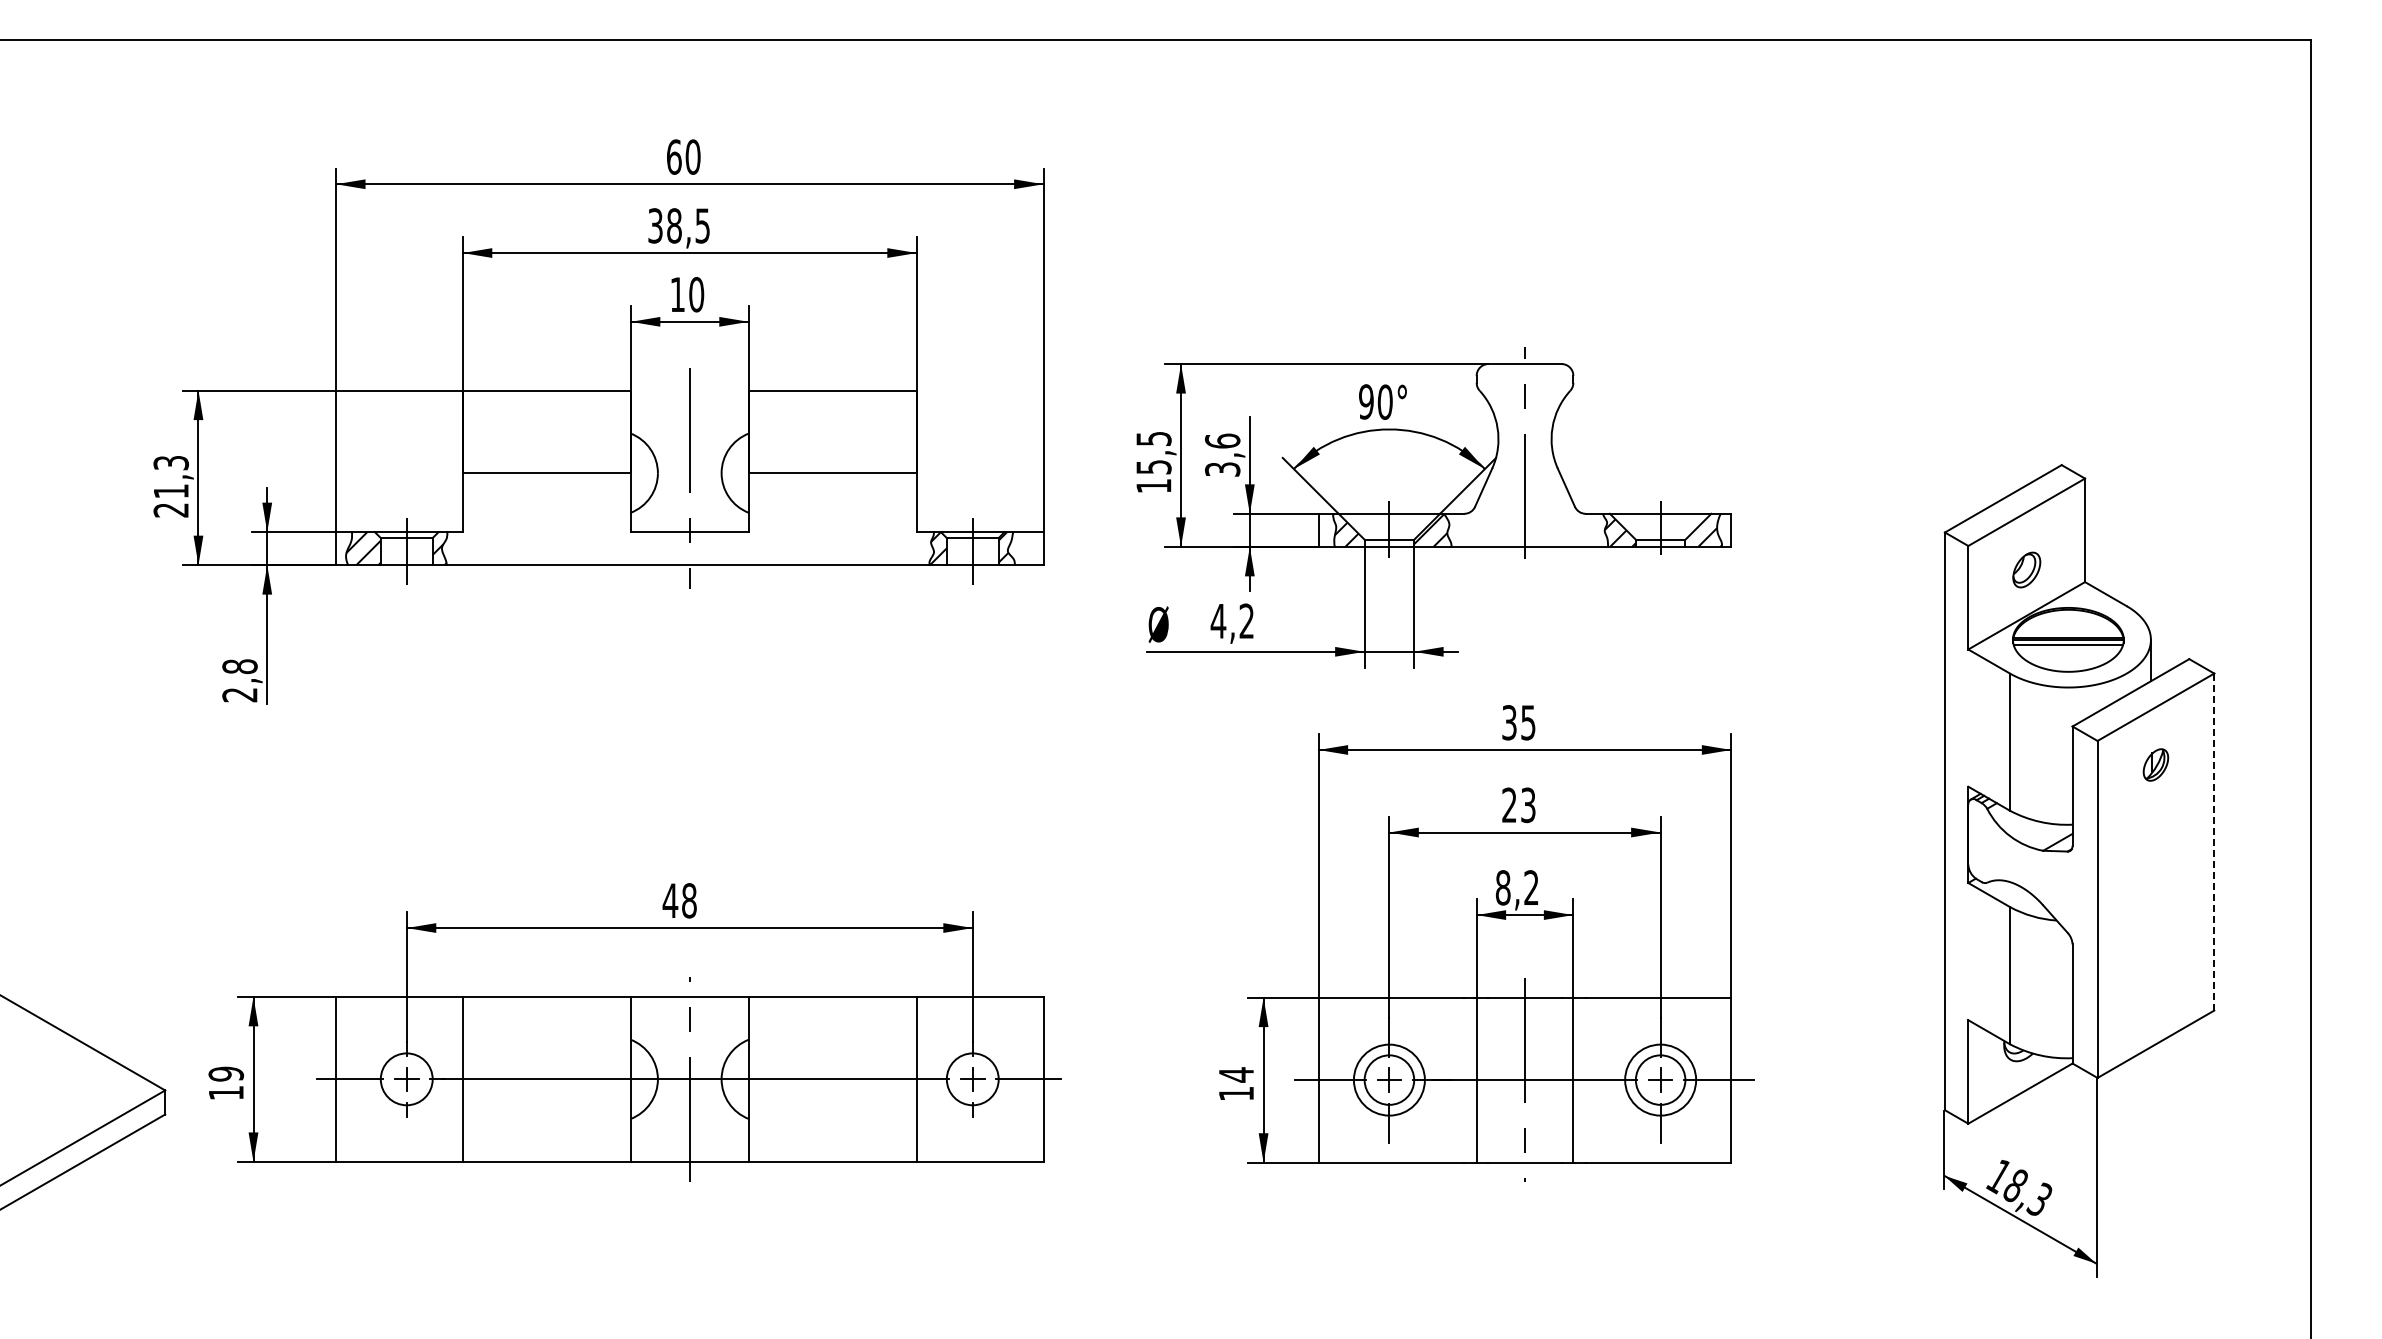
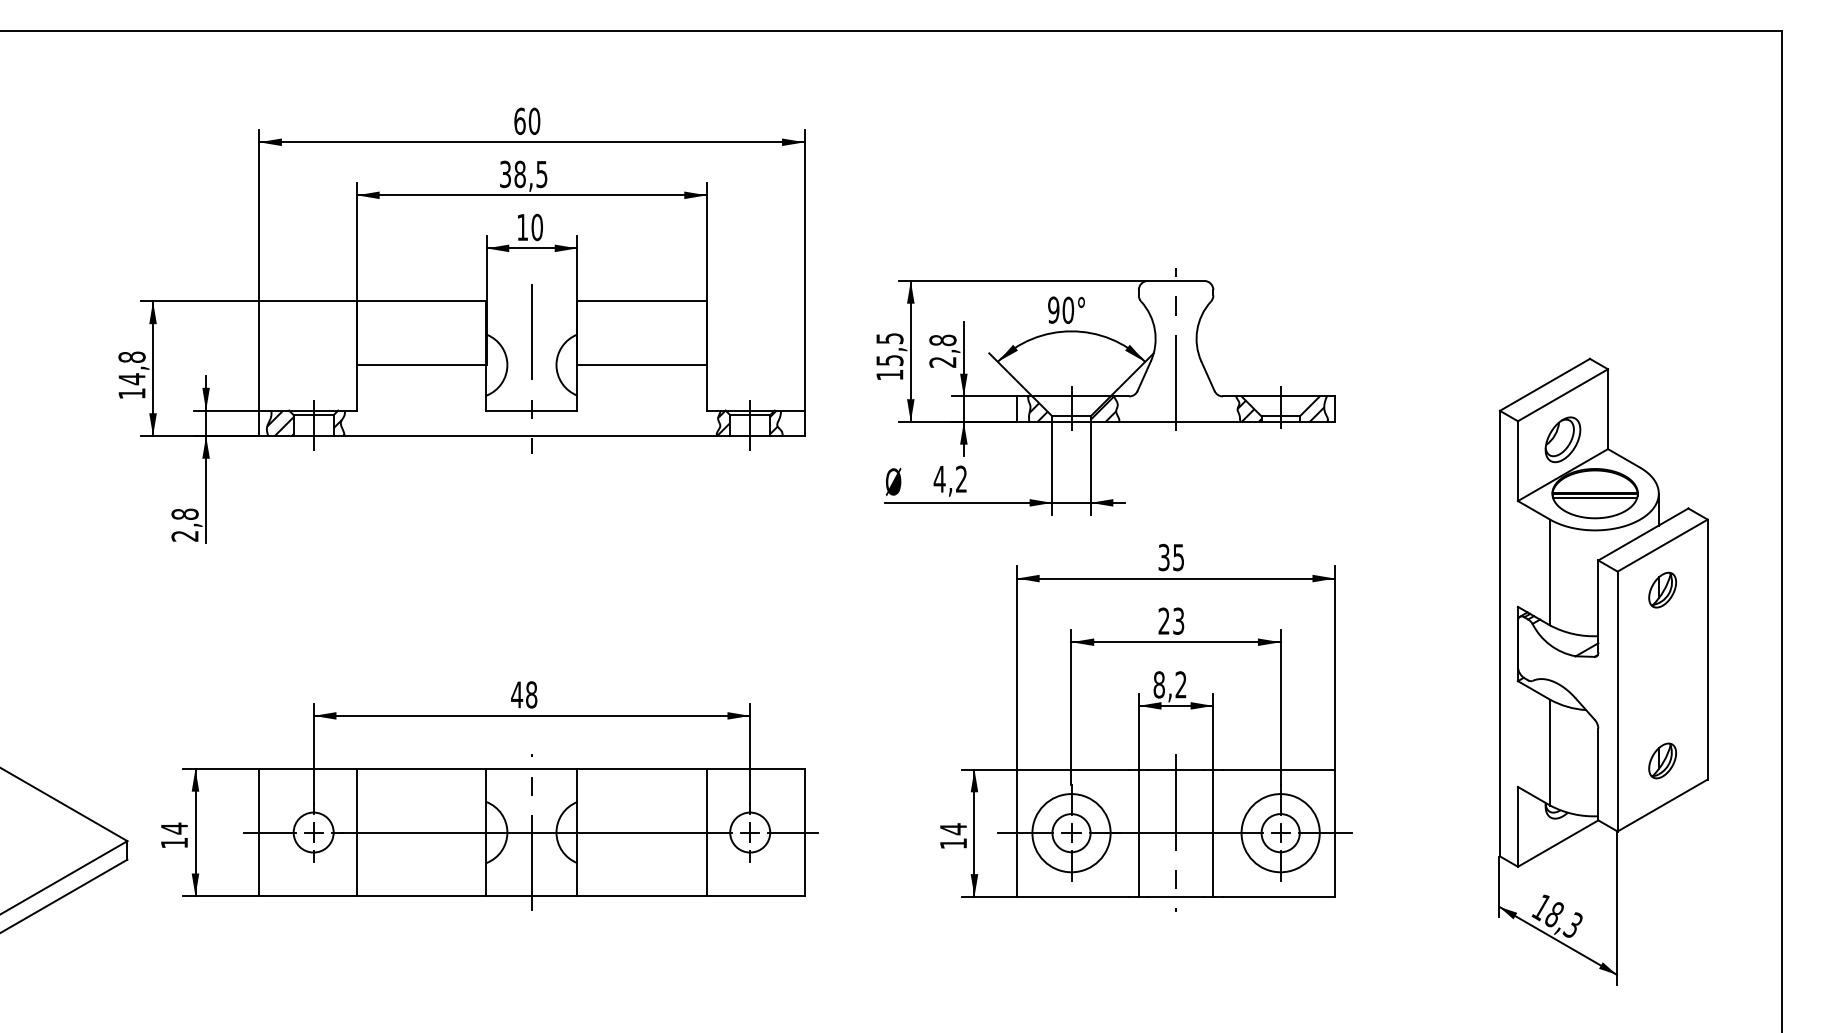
text: (1222, 454) -> (942, 350), 3,6 -> 2,8
text: (171, 486) -> (132, 375), 21,3 -> 14,8
part: (2026, 569) -> (1562, 439), size x1.67
part: (2155, 764) -> (1662, 589), size x1.43
line: (2214, 842) -> (1707, 649), dashed -> solid
part: (2155, 986) -> (1662, 760), added
text: (226, 1074) -> (174, 828), 19 -> 14
circle: (1389, 1079) -> (1071, 832), size x1.43
circle: (1660, 1079) -> (1280, 832), size x1.43

